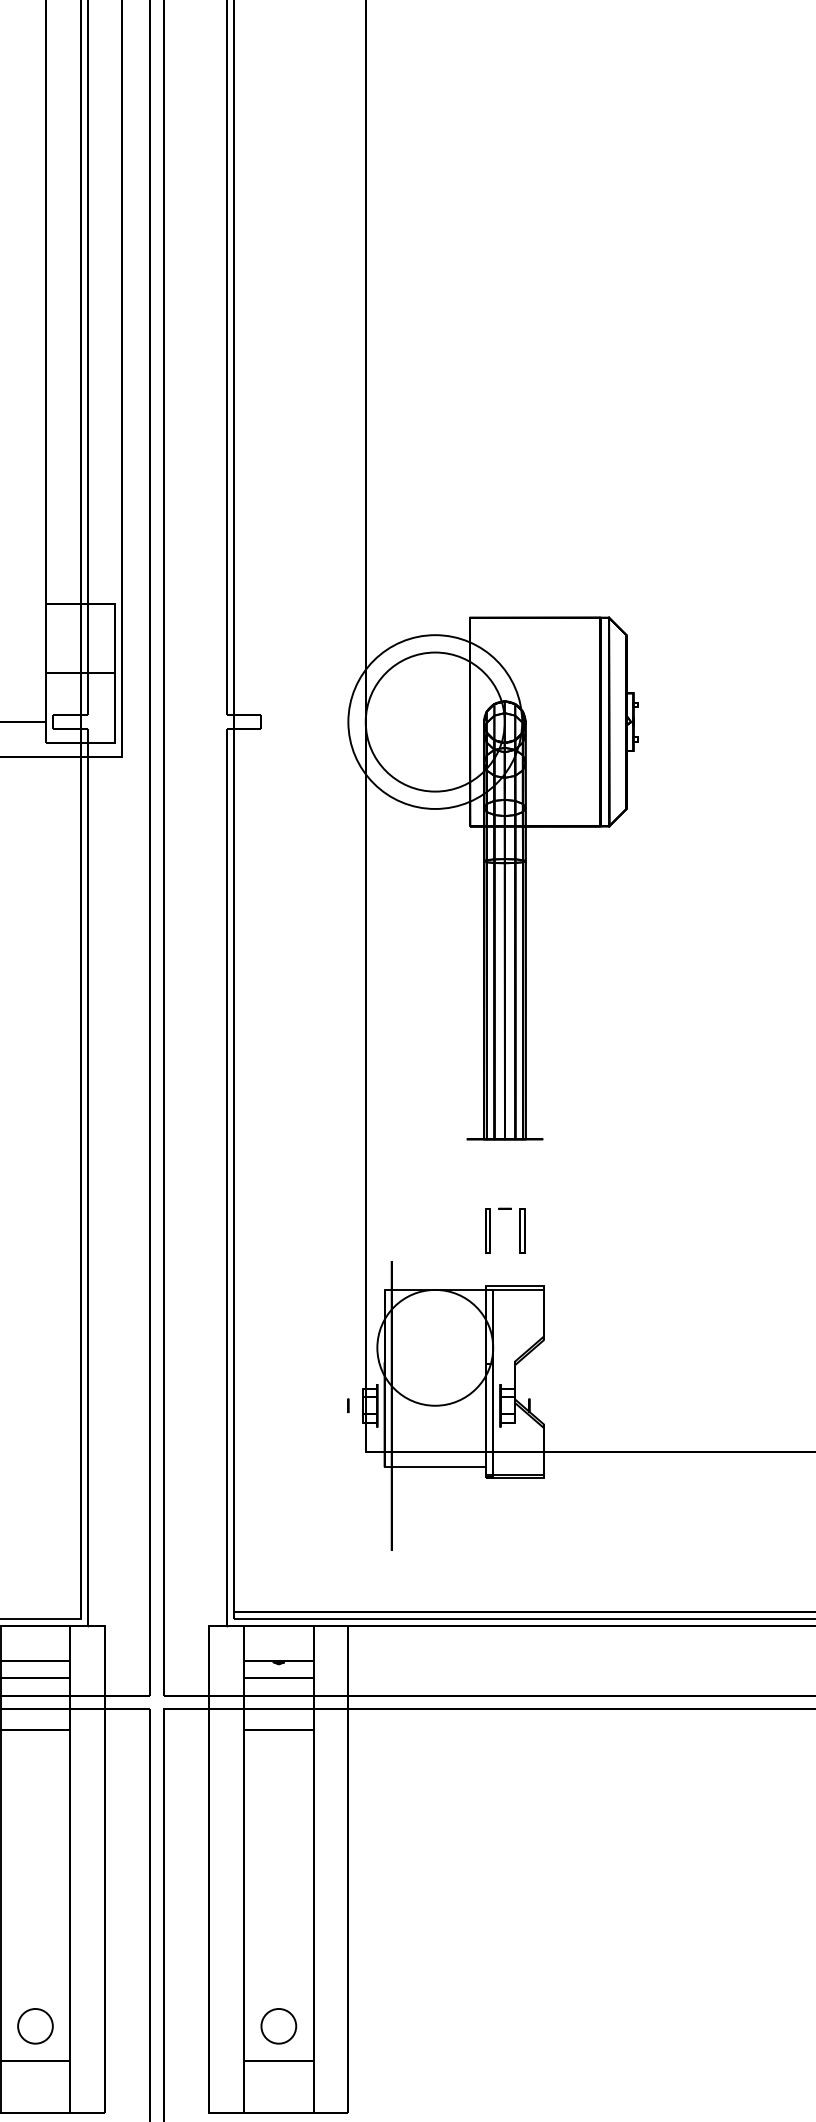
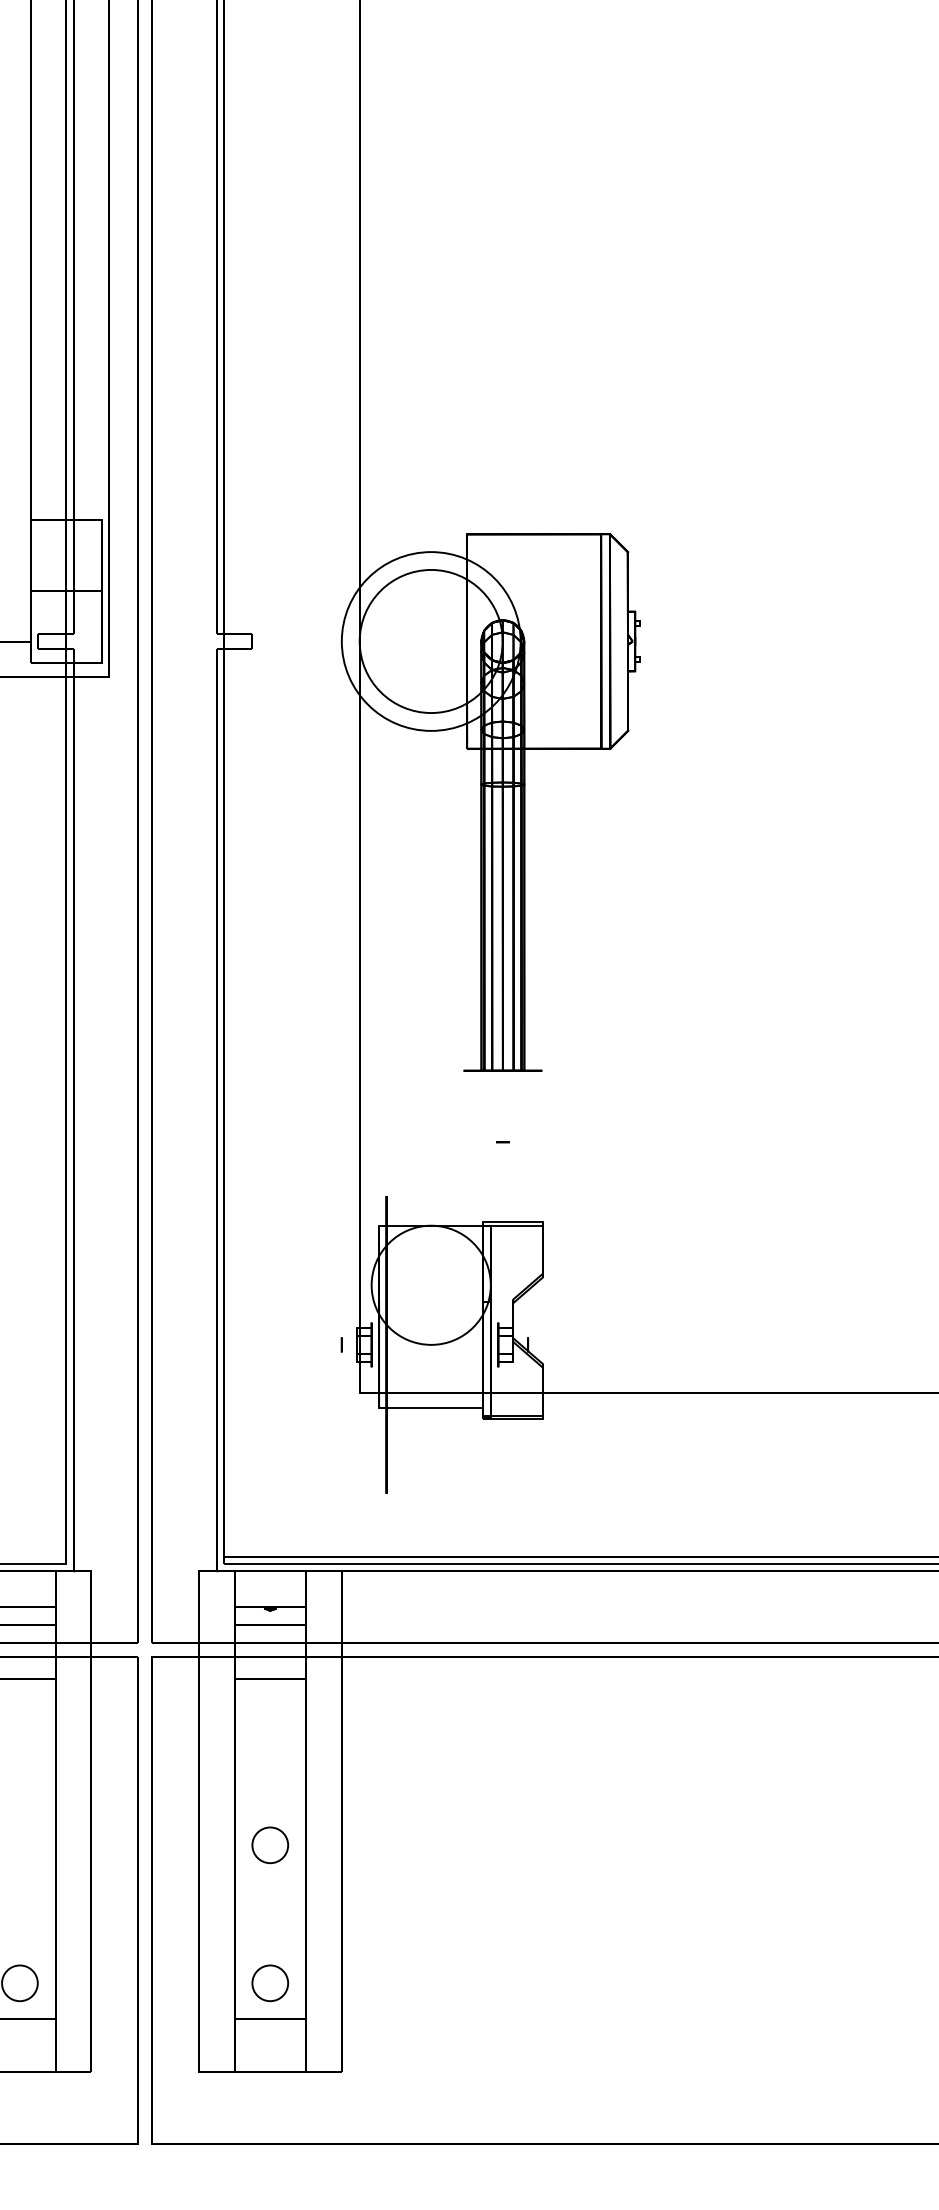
part: (487, 1230) -> (484, 1164), removed
part: (522, 1230) -> (520, 1164), removed
circle: (279, 1892) -> (270, 1845), added

